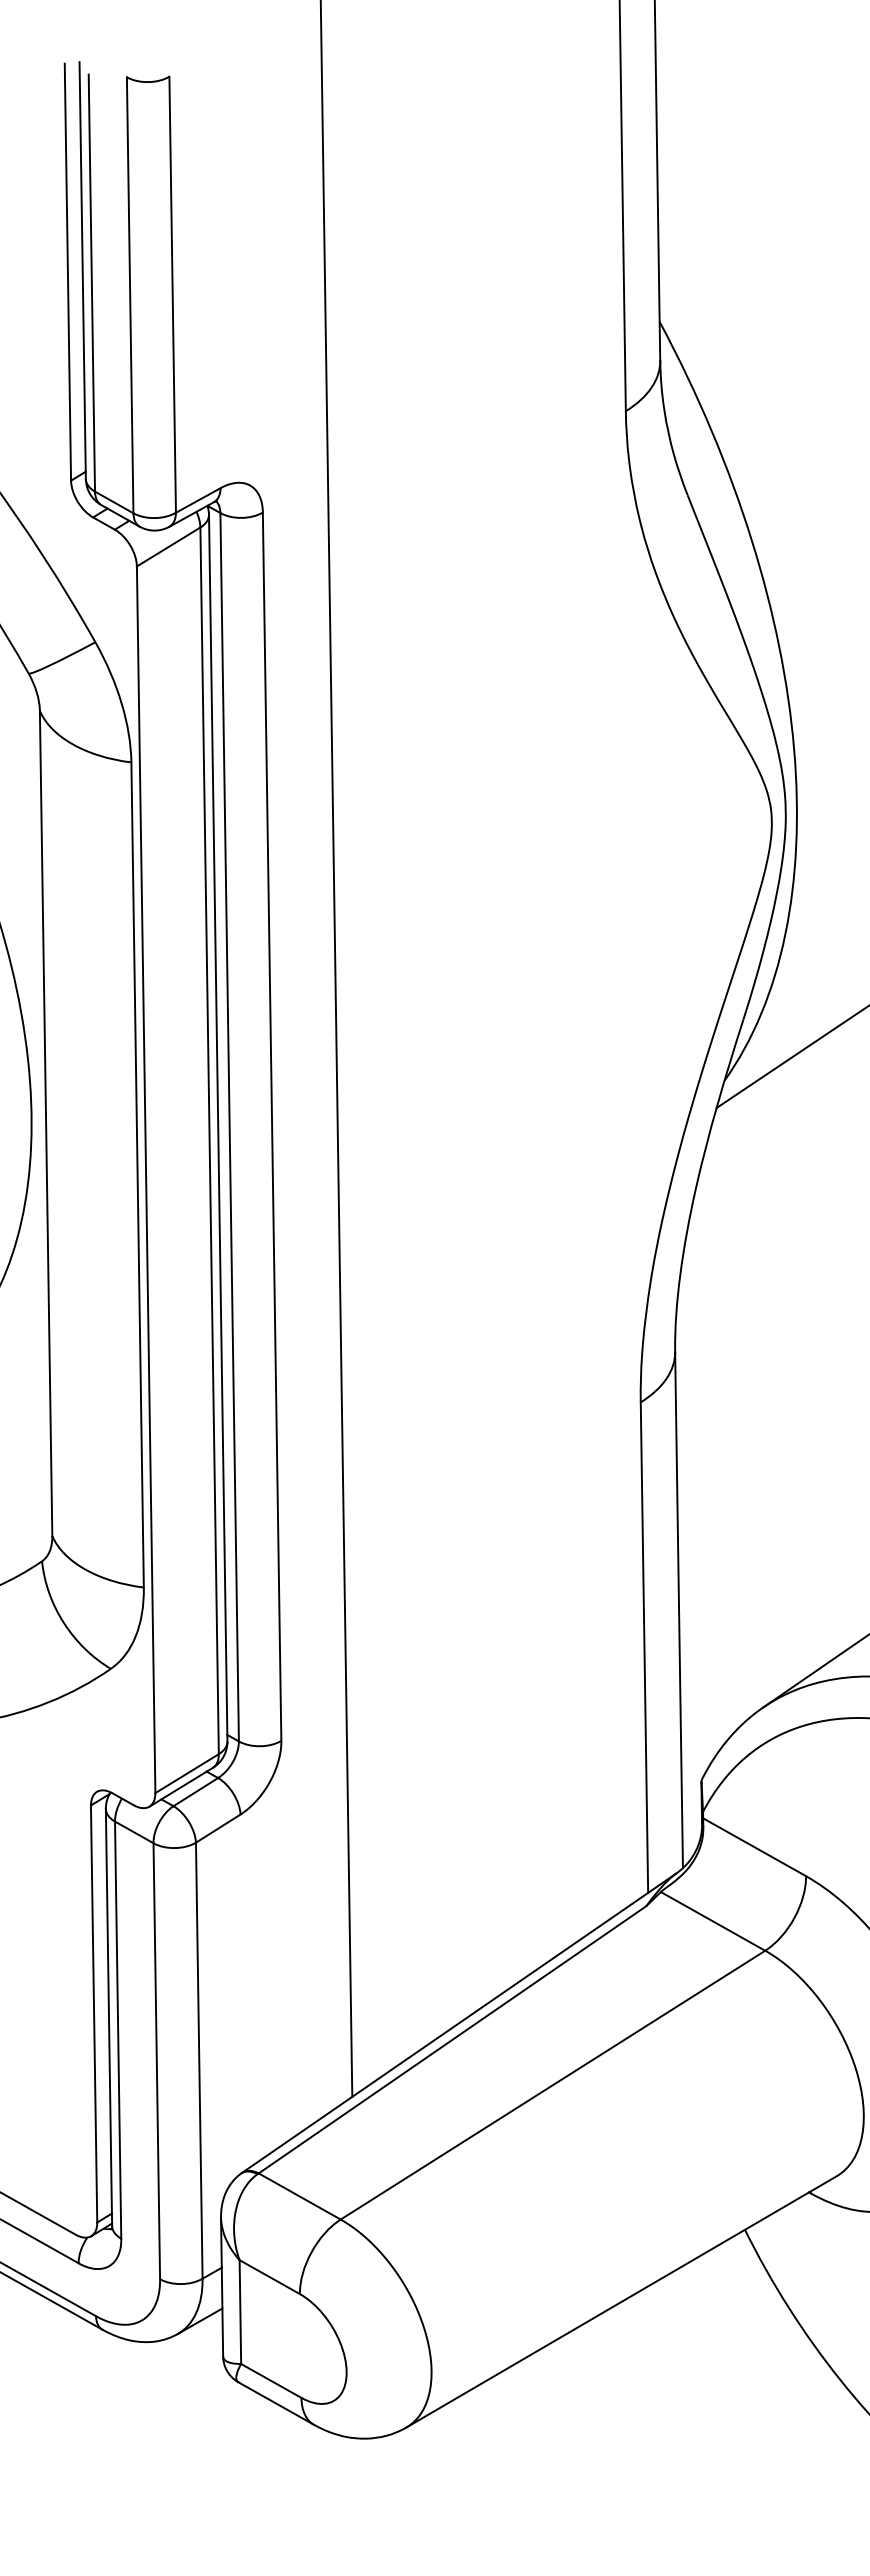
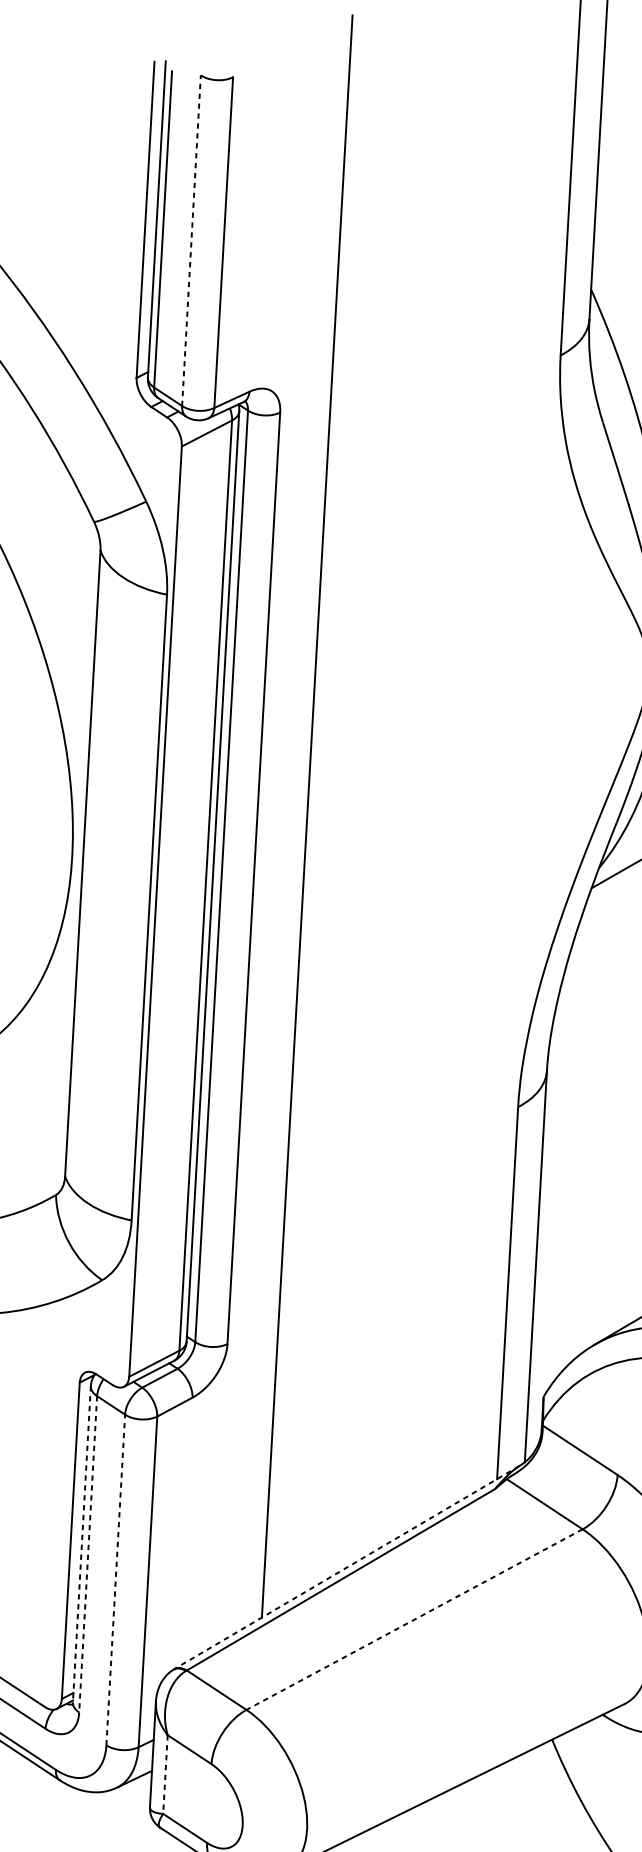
line: (130, 294) -> (191, 240), solid -> dashed
line: (109, 2017) -> (82, 1544), solid -> dashed
line: (458, 2023) -> (346, 1567), solid -> dashed
line: (118, 2030) -> (88, 1554), solid -> dashed
line: (156, 2060) -> (115, 1579), solid -> dashed
line: (552, 2085) -> (414, 1619), solid -> dashed
line: (240, 2312) -> (165, 1774), solid -> dashed

